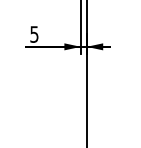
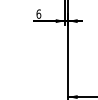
text: (33, 33) -> (38, 13), 5 -> 6

